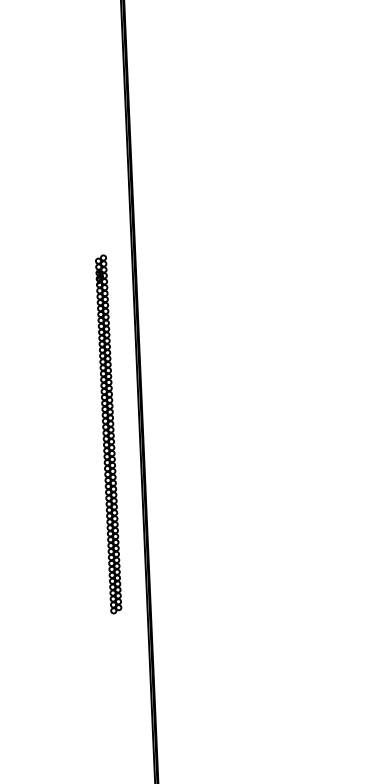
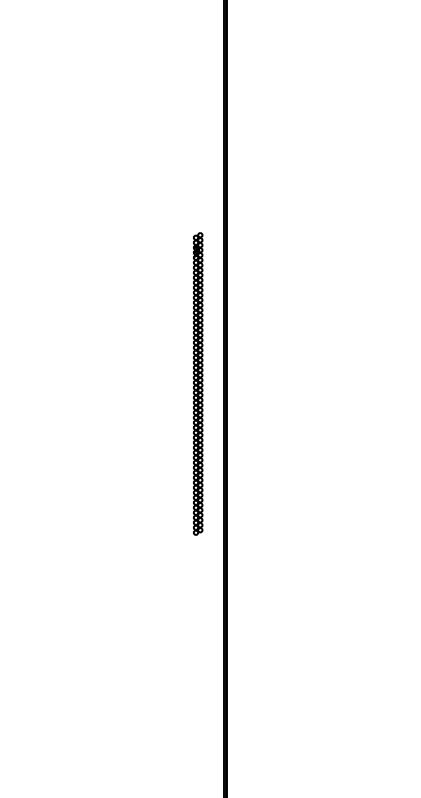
part: (107, 433) -> (197, 383), moved

